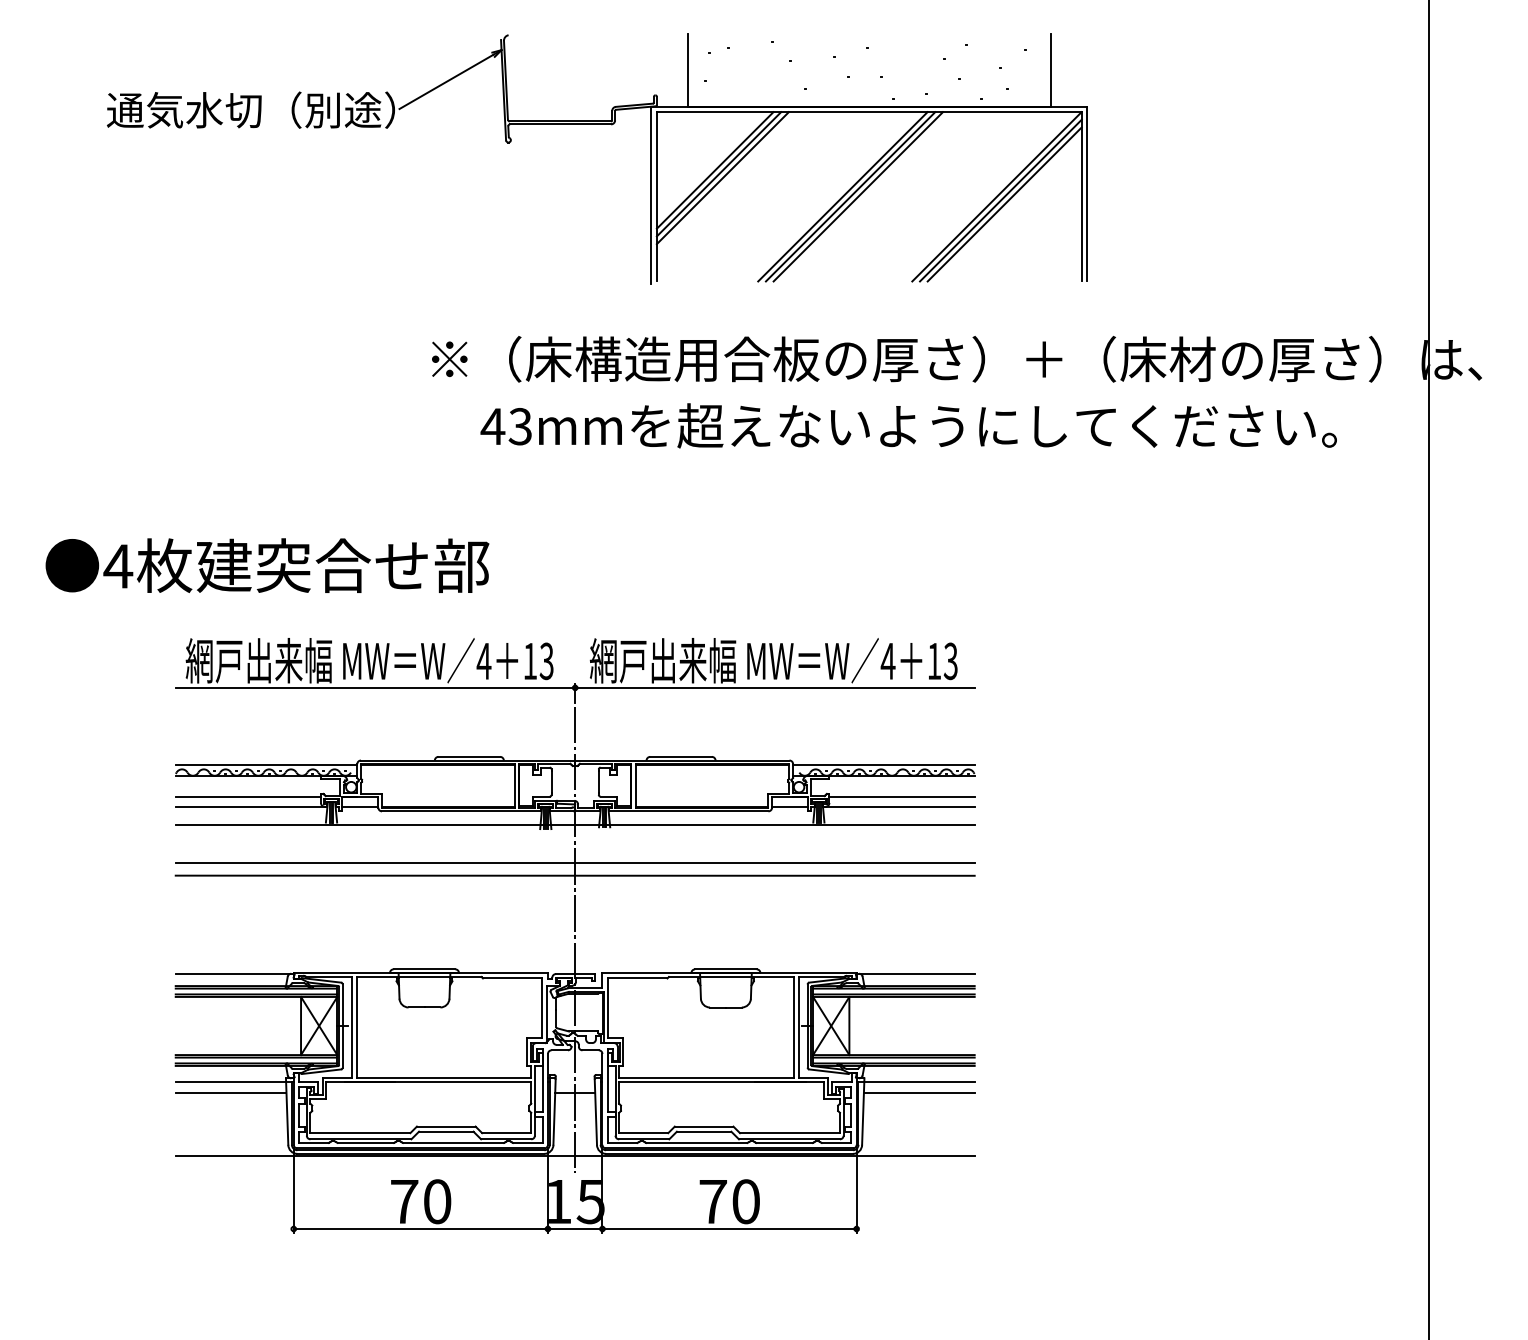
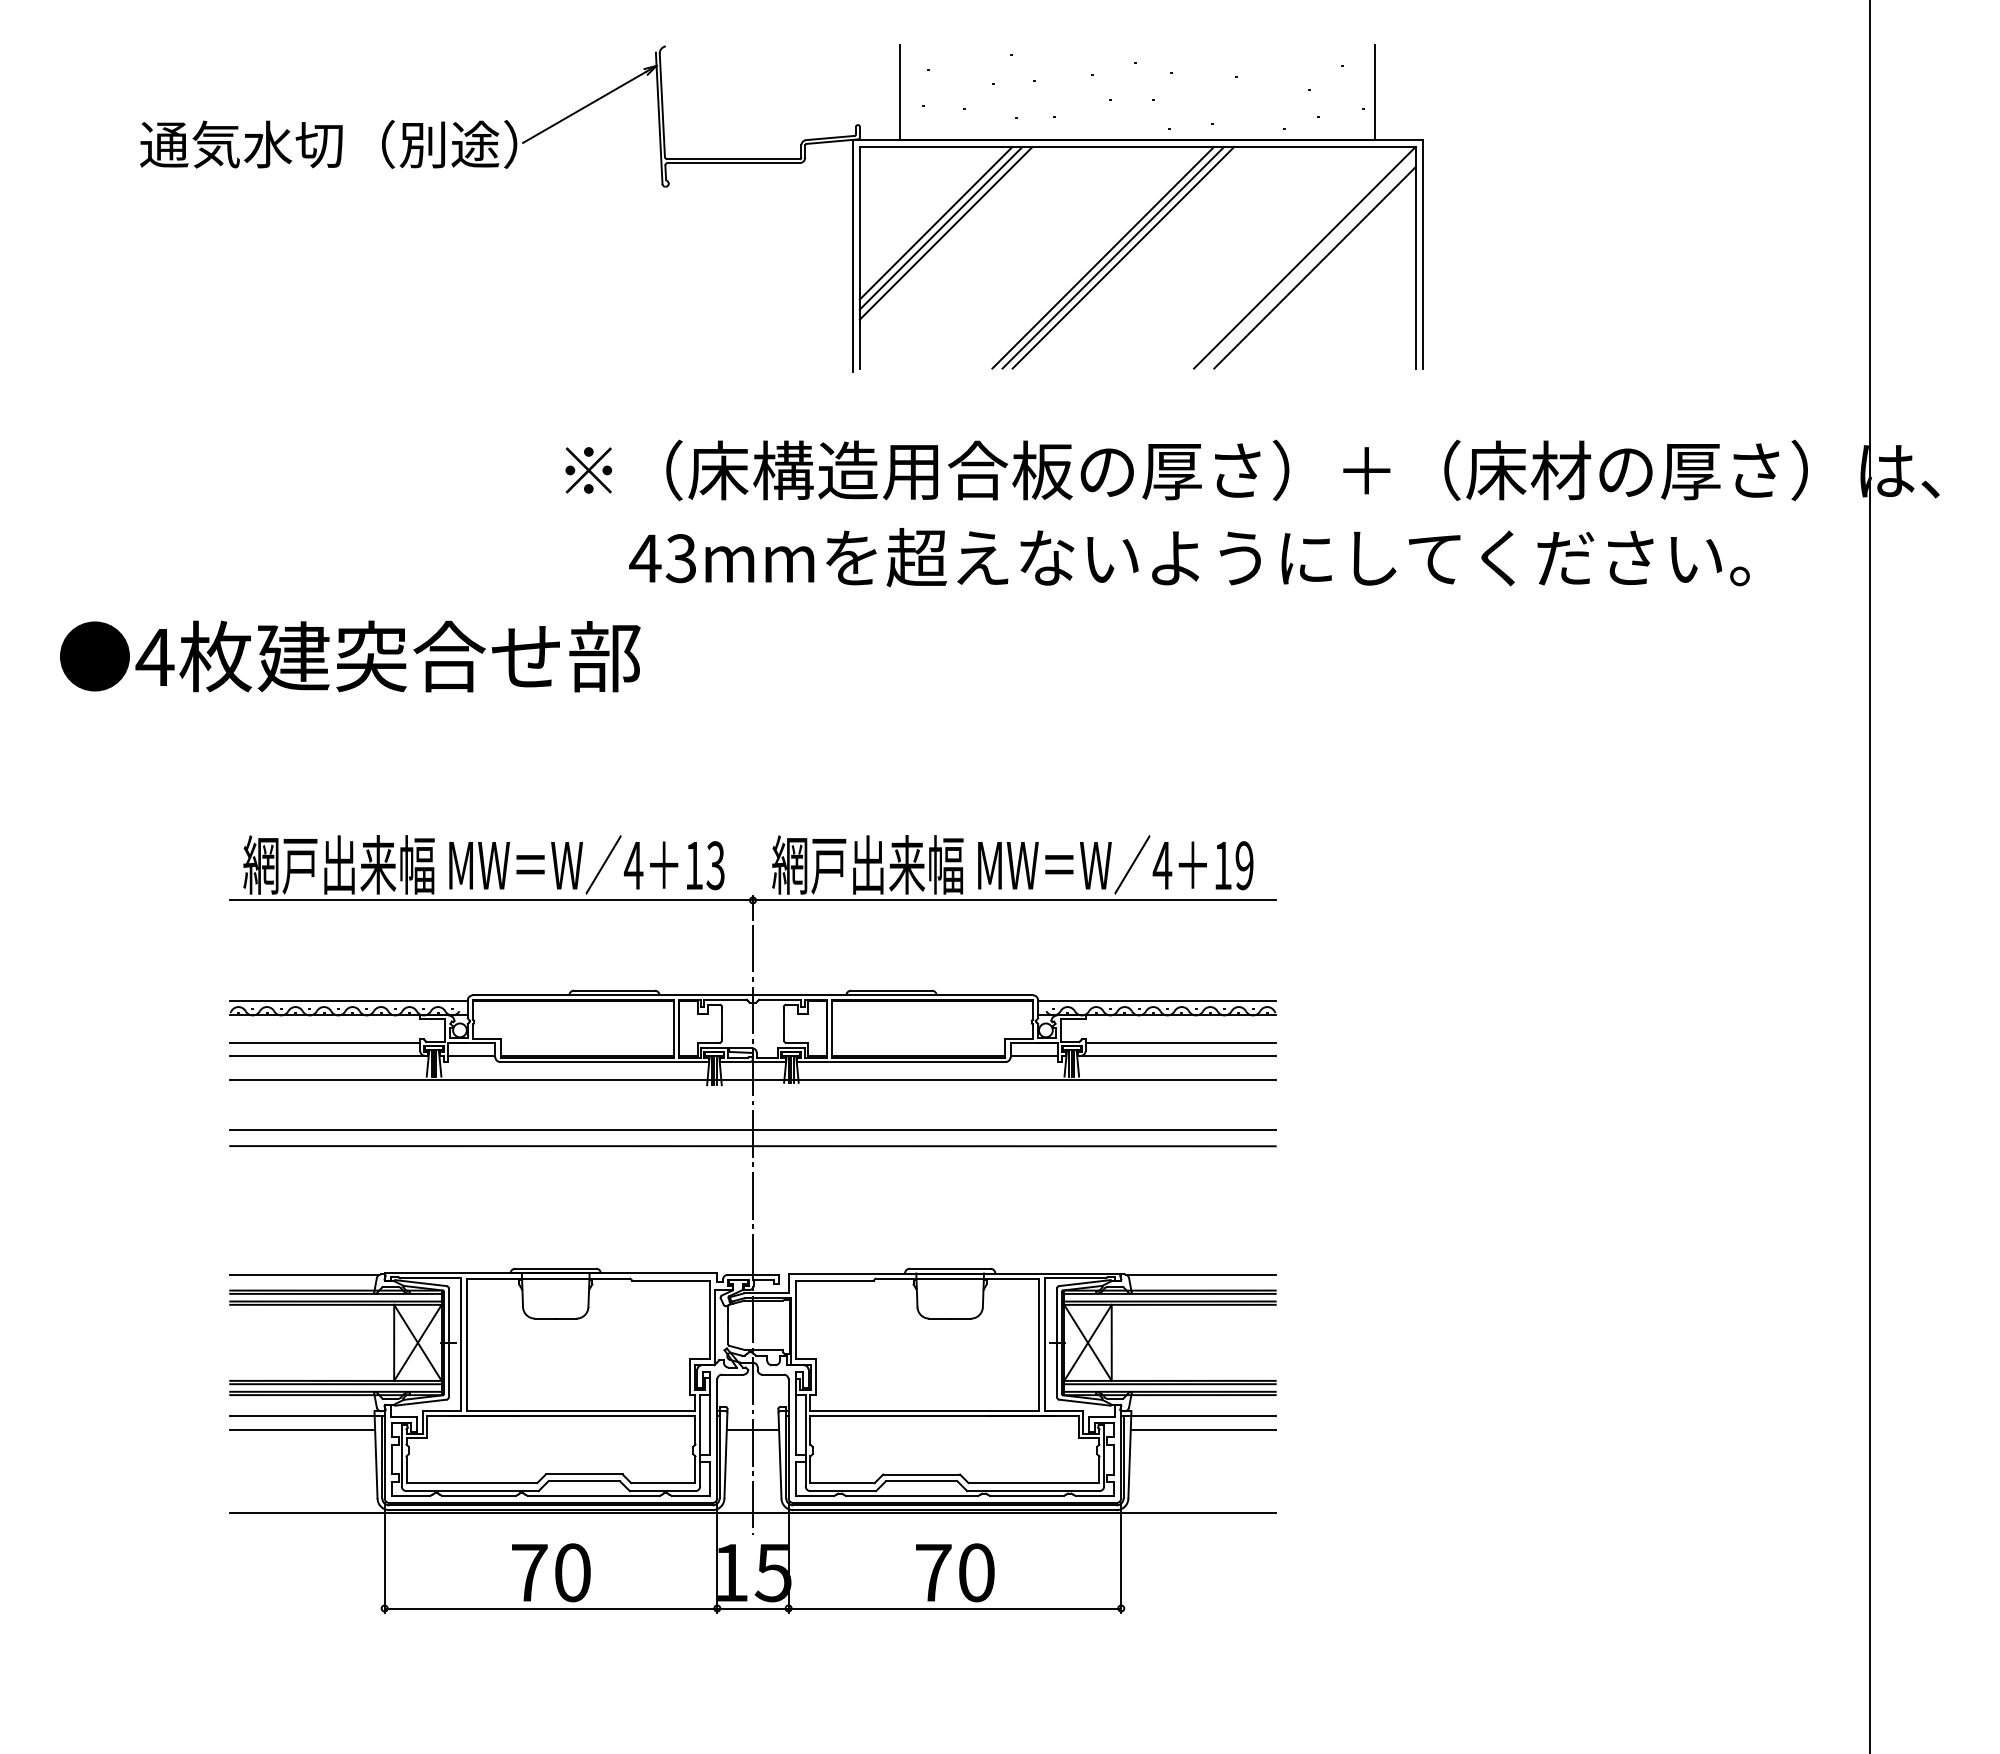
line: (1000, 200) -> (1309, 262), removed
text: (267, 565) -> (350, 656), moved
text: (950, 661) -> (1244, 865), 13 -> 19

